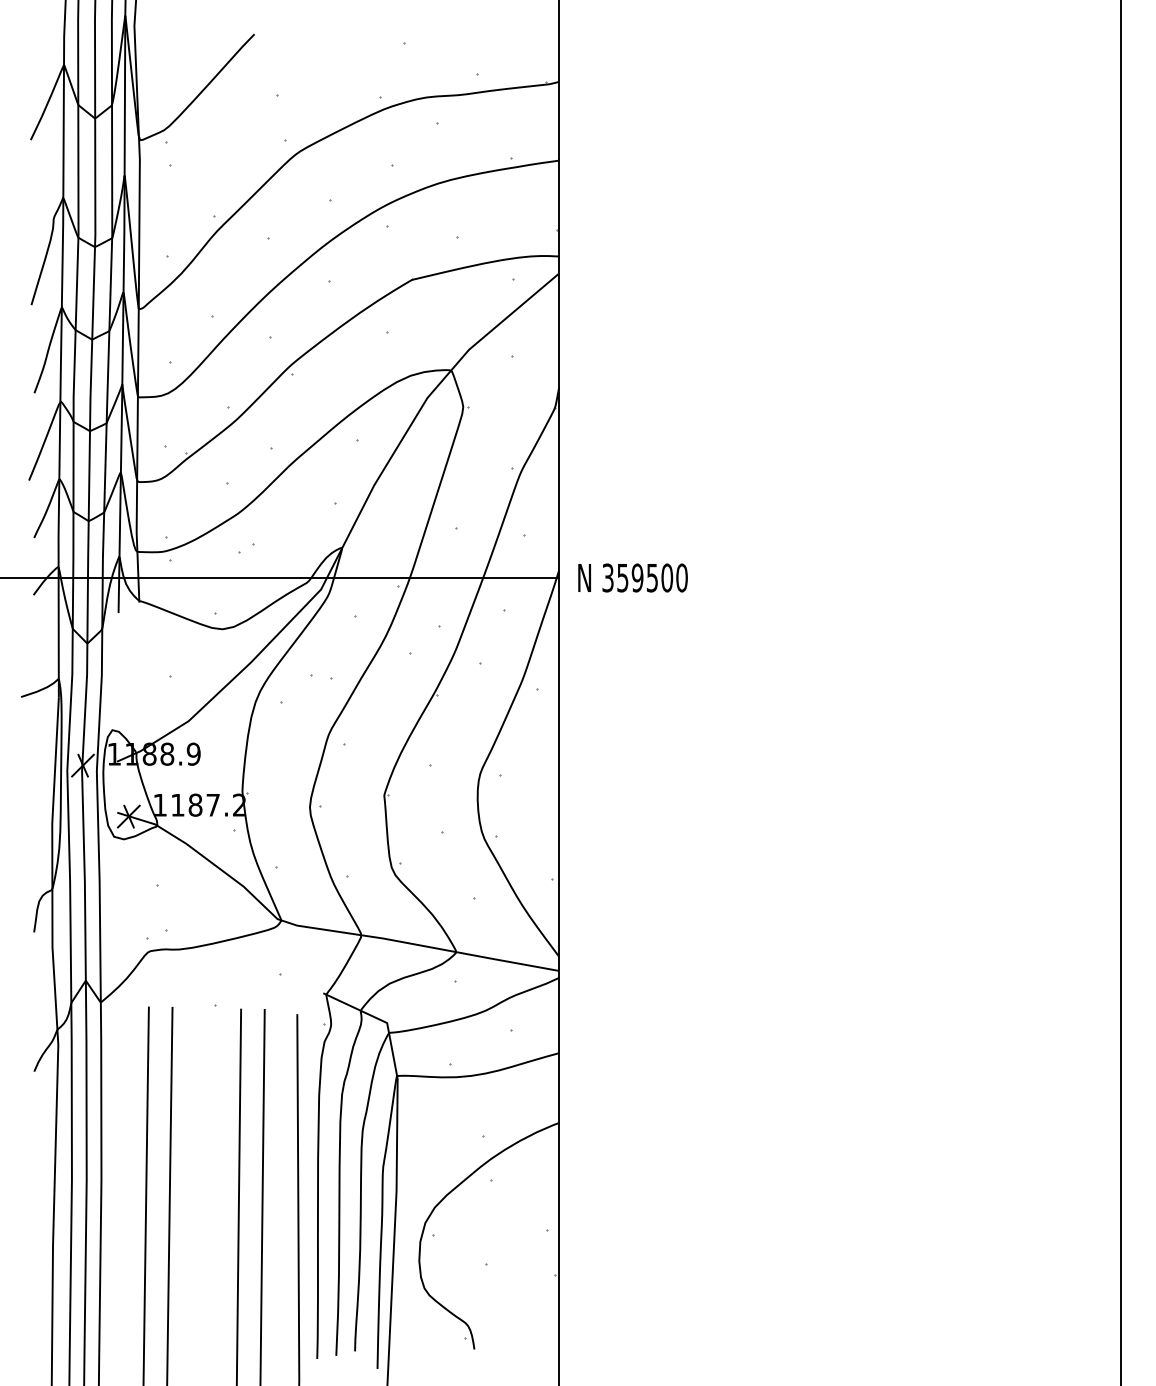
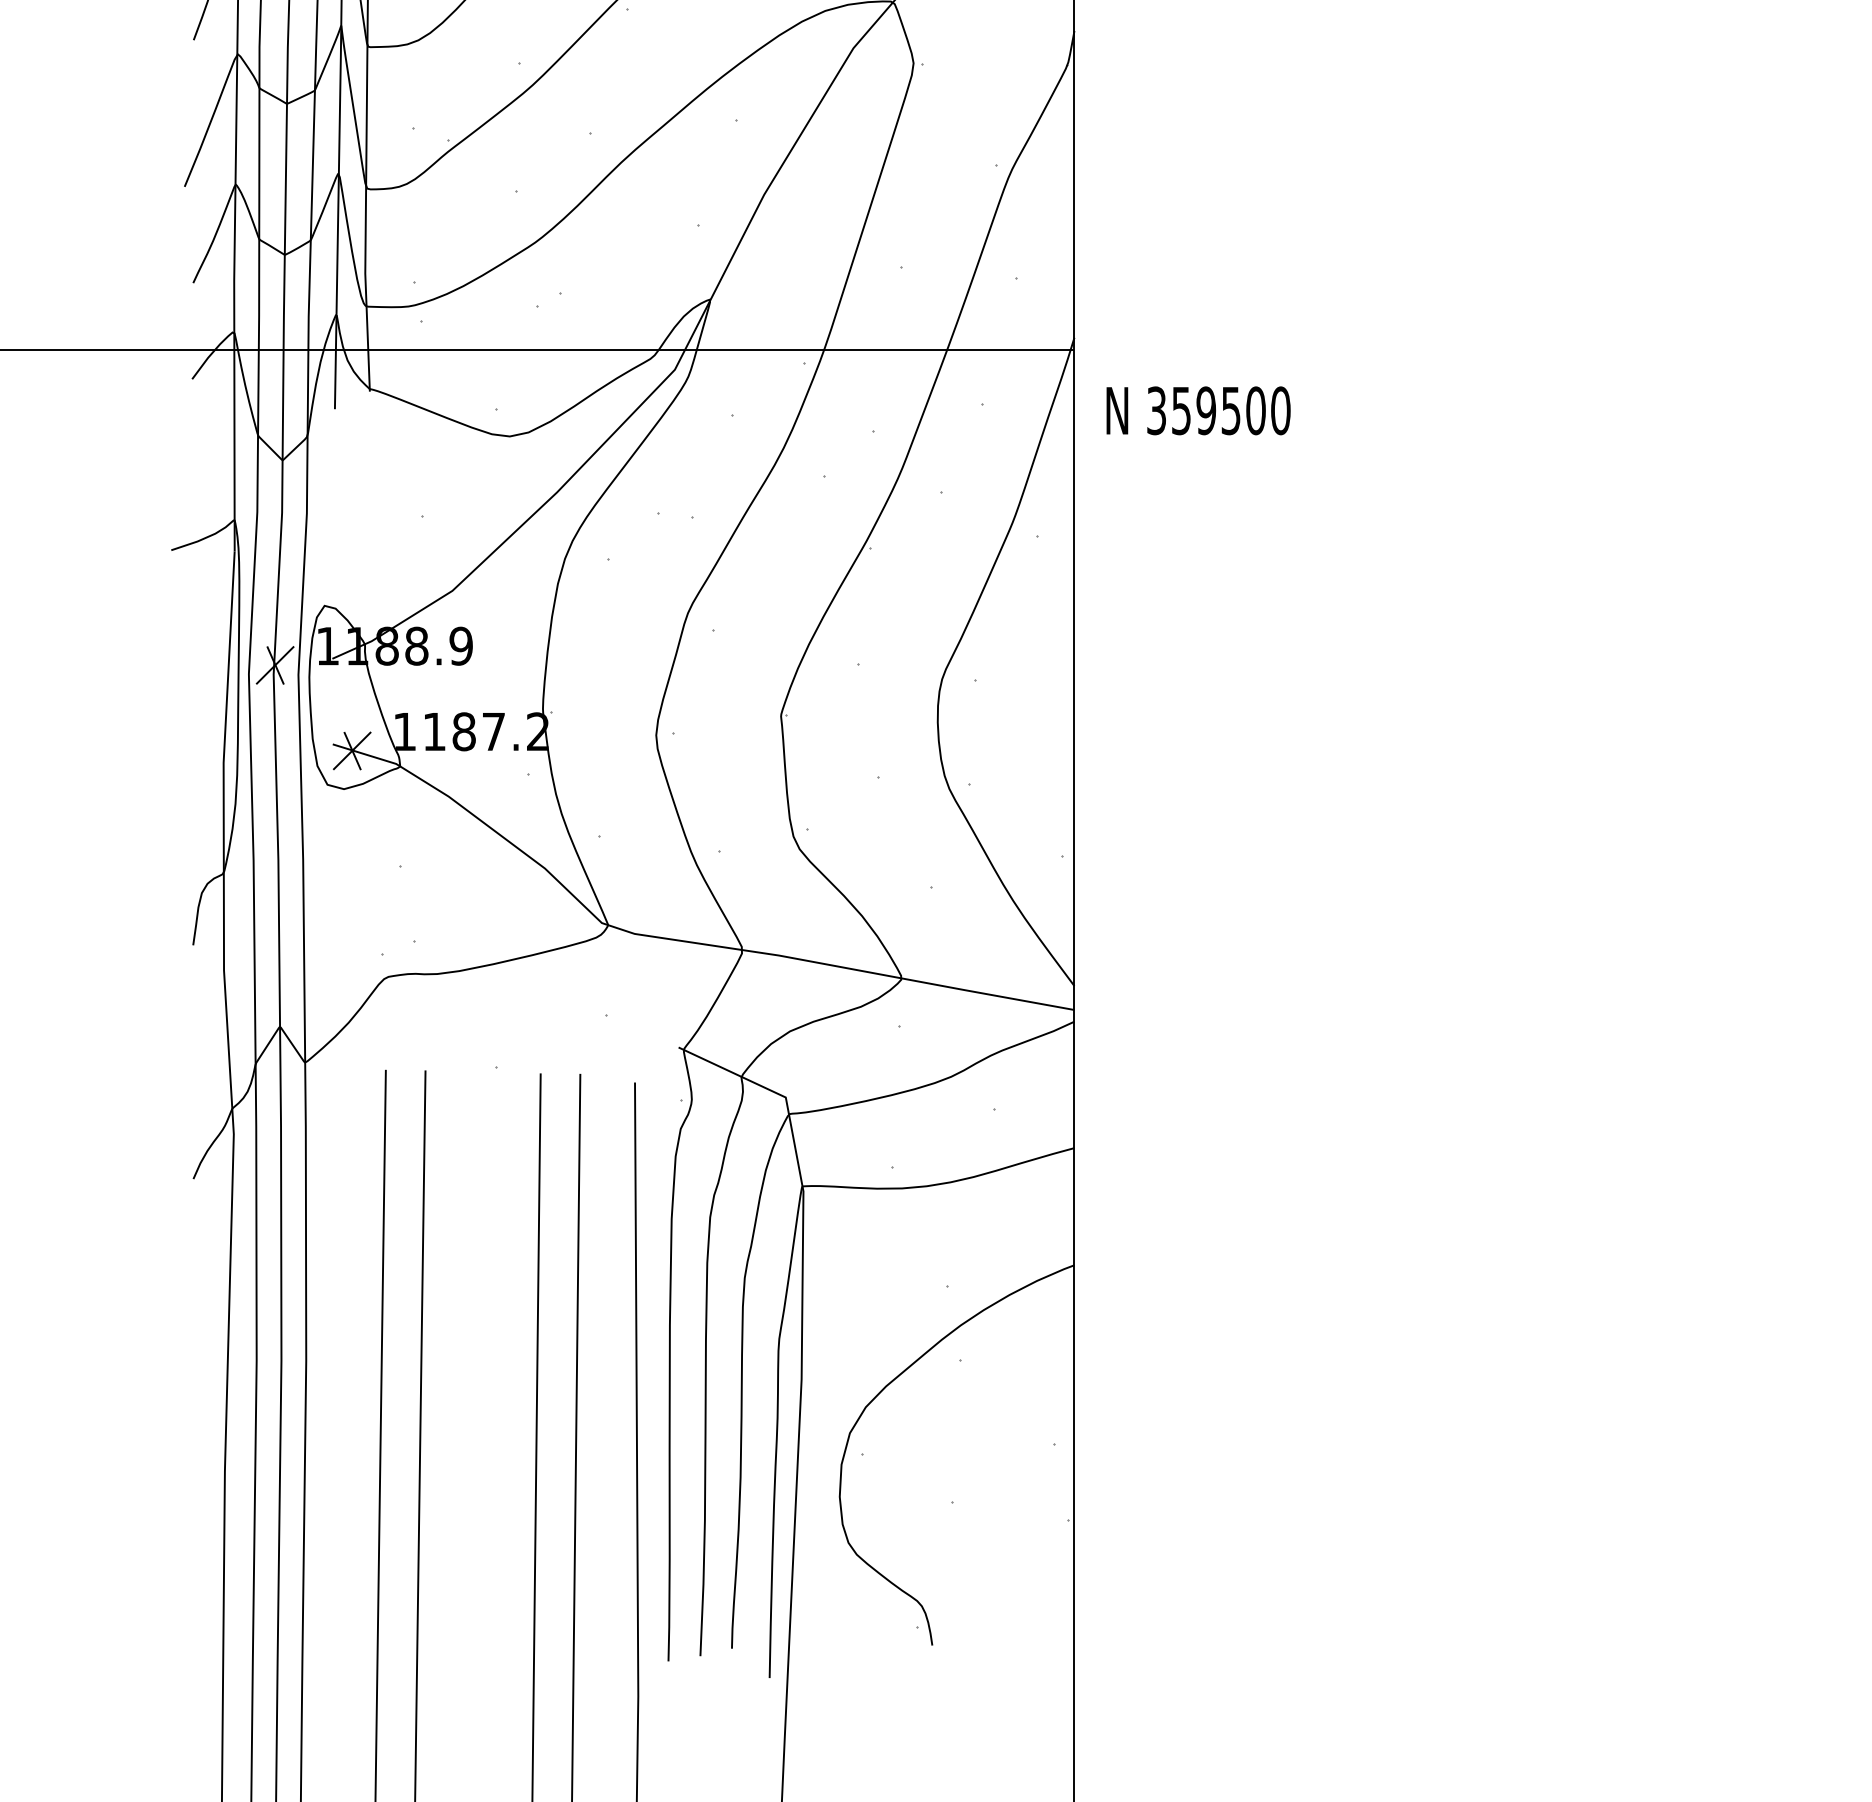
text: (632, 577) -> (1197, 409), moved

